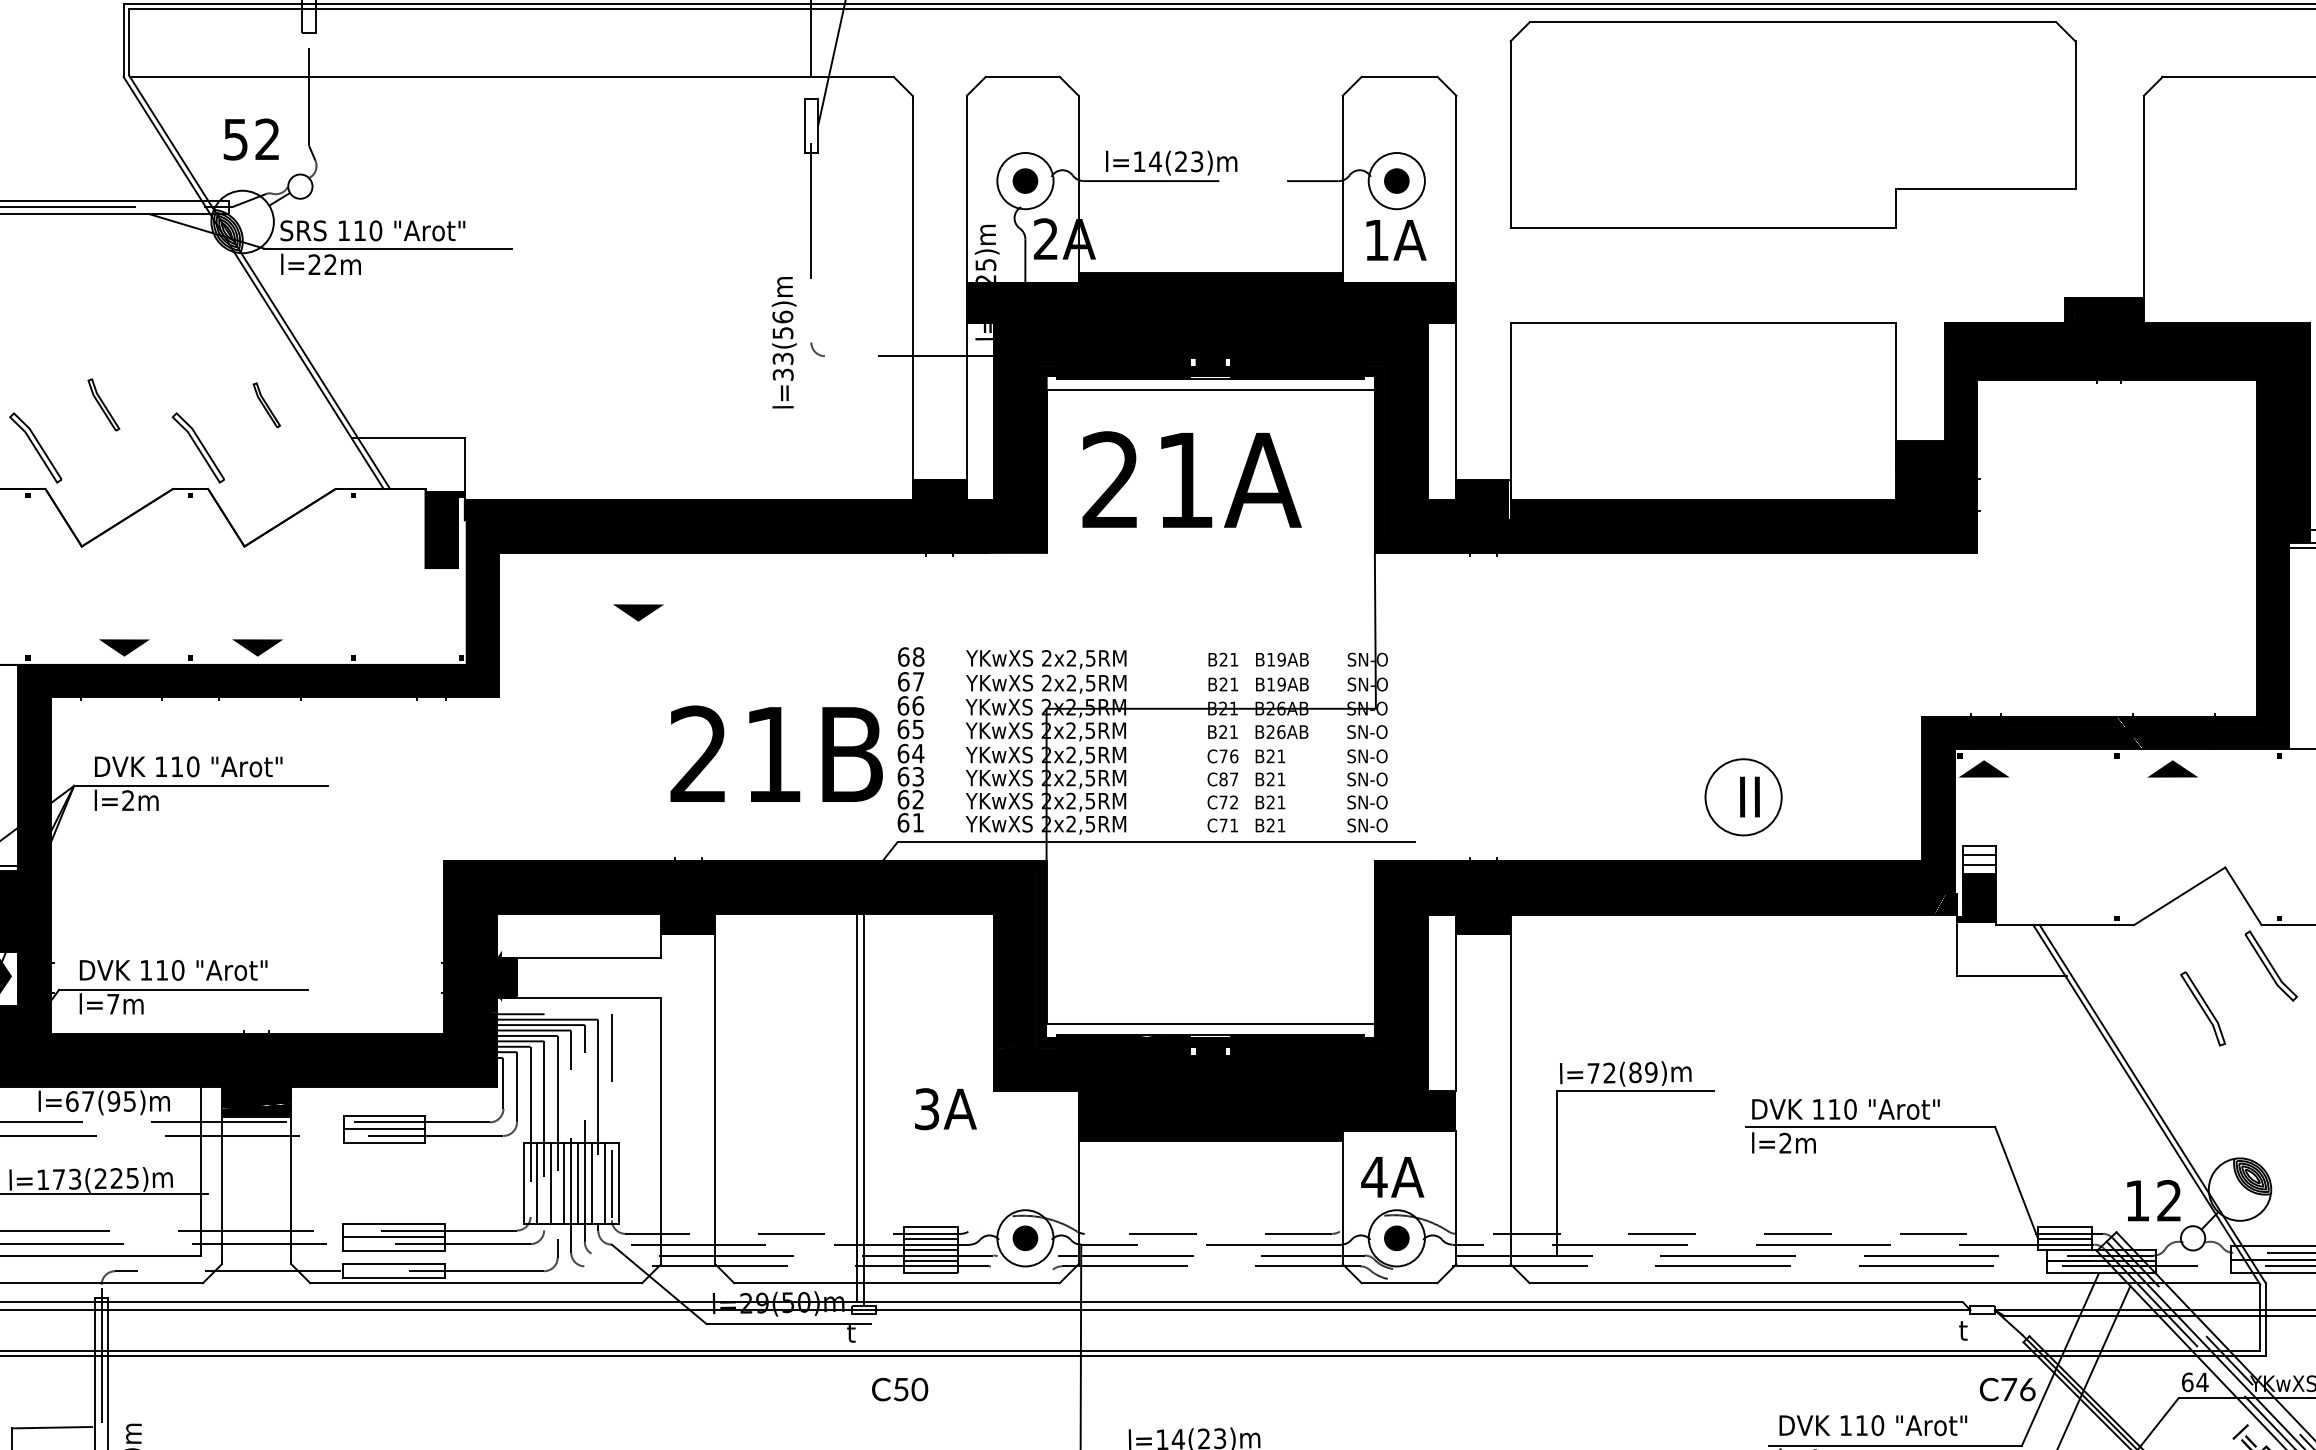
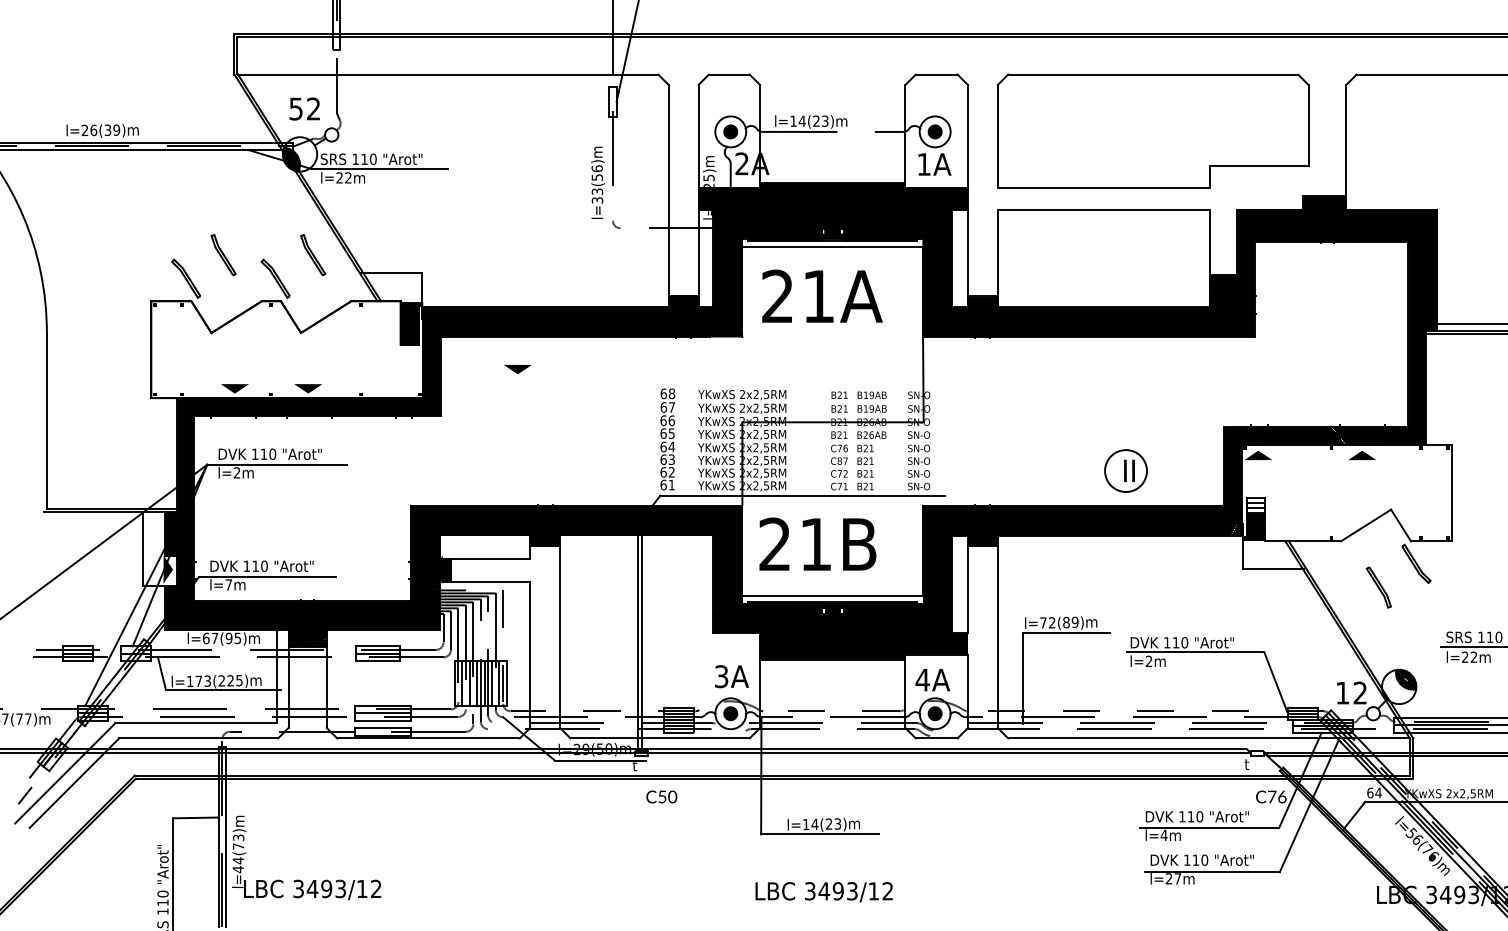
part: (1791, 124) -> (1152, 130), moved
text: (783, 342) -> (597, 182), moved
part: (103, 403) -> (223, 254), size x1.43
part: (267, 405) -> (313, 255), size x1.67
text: (775, 752) -> (817, 543), moved
text: (944, 1108) -> (731, 676), moved

